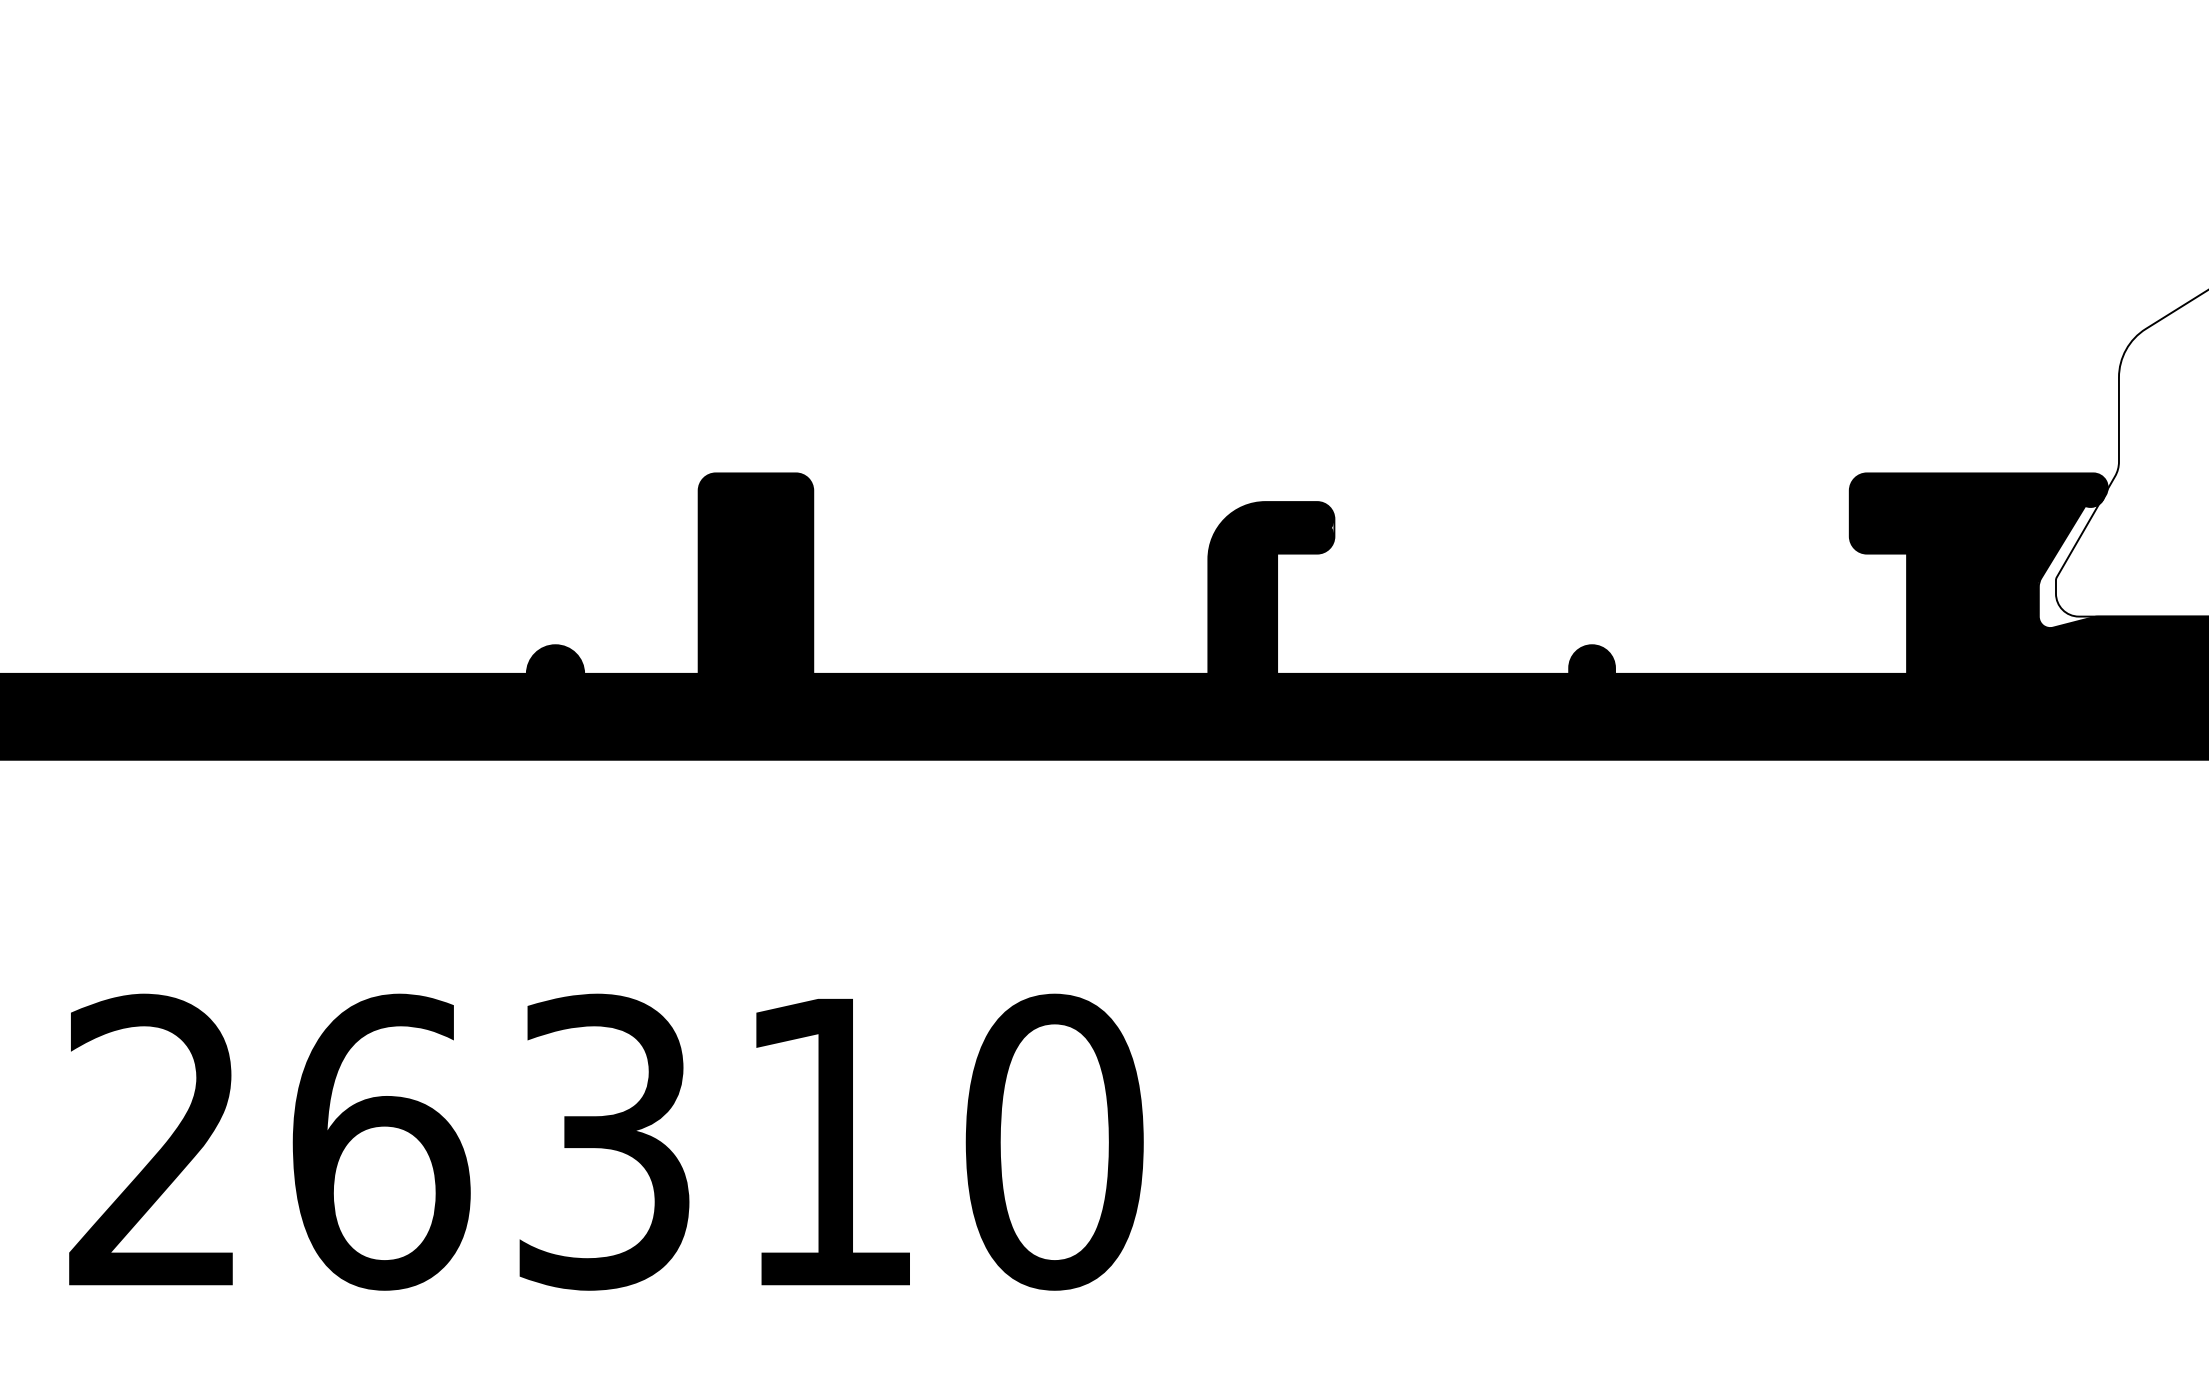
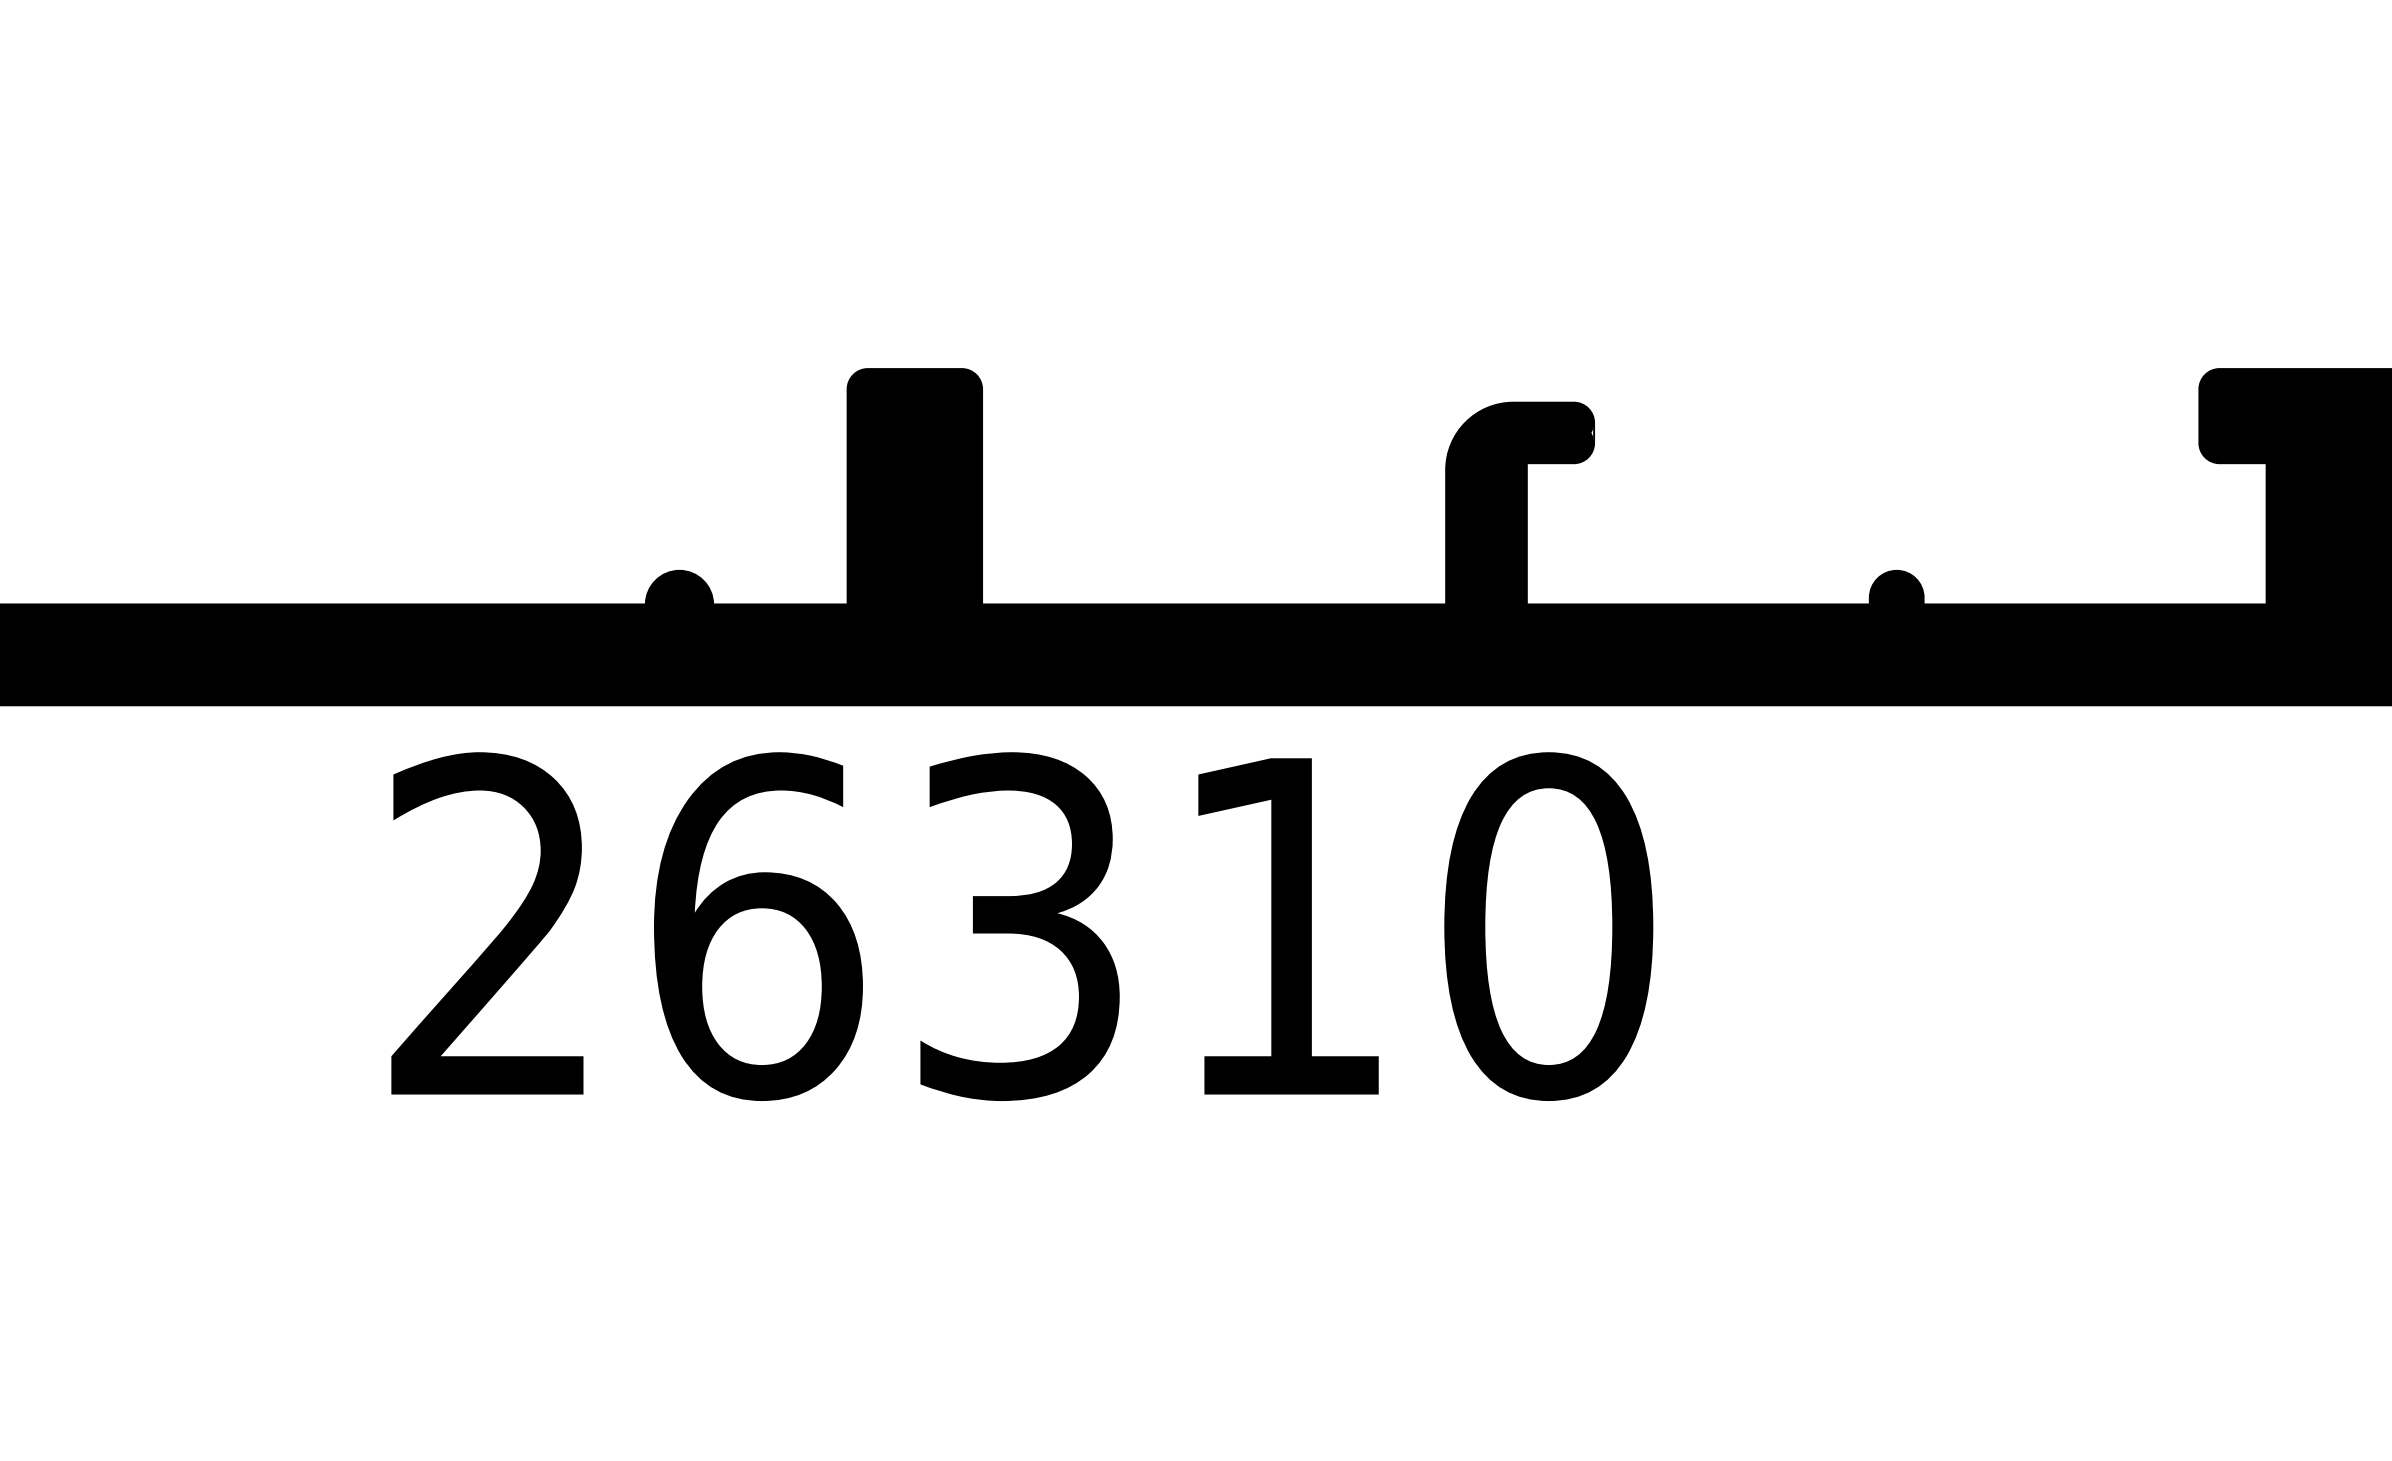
text: (606, 1141) -> (1022, 925), moved

